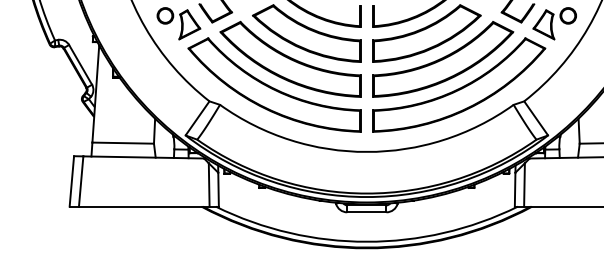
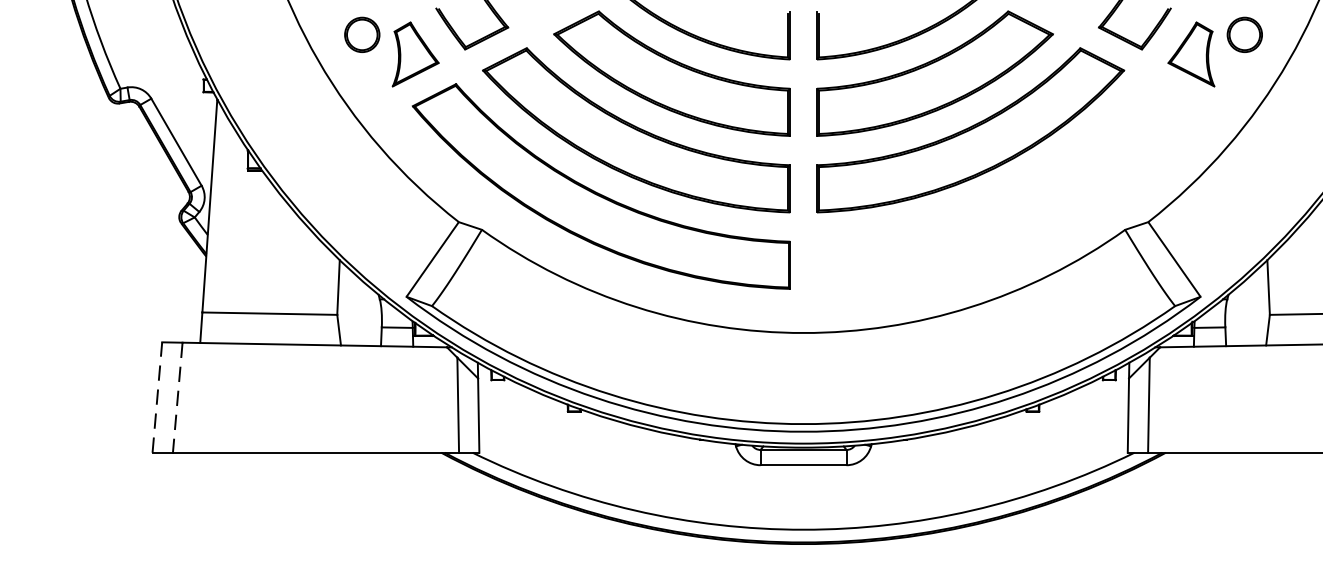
part: (459, 84) -> (1006, 185), removed
line: (71, 180) -> (156, 395), solid -> dashed
line: (81, 182) -> (178, 399), solid -> dashed

